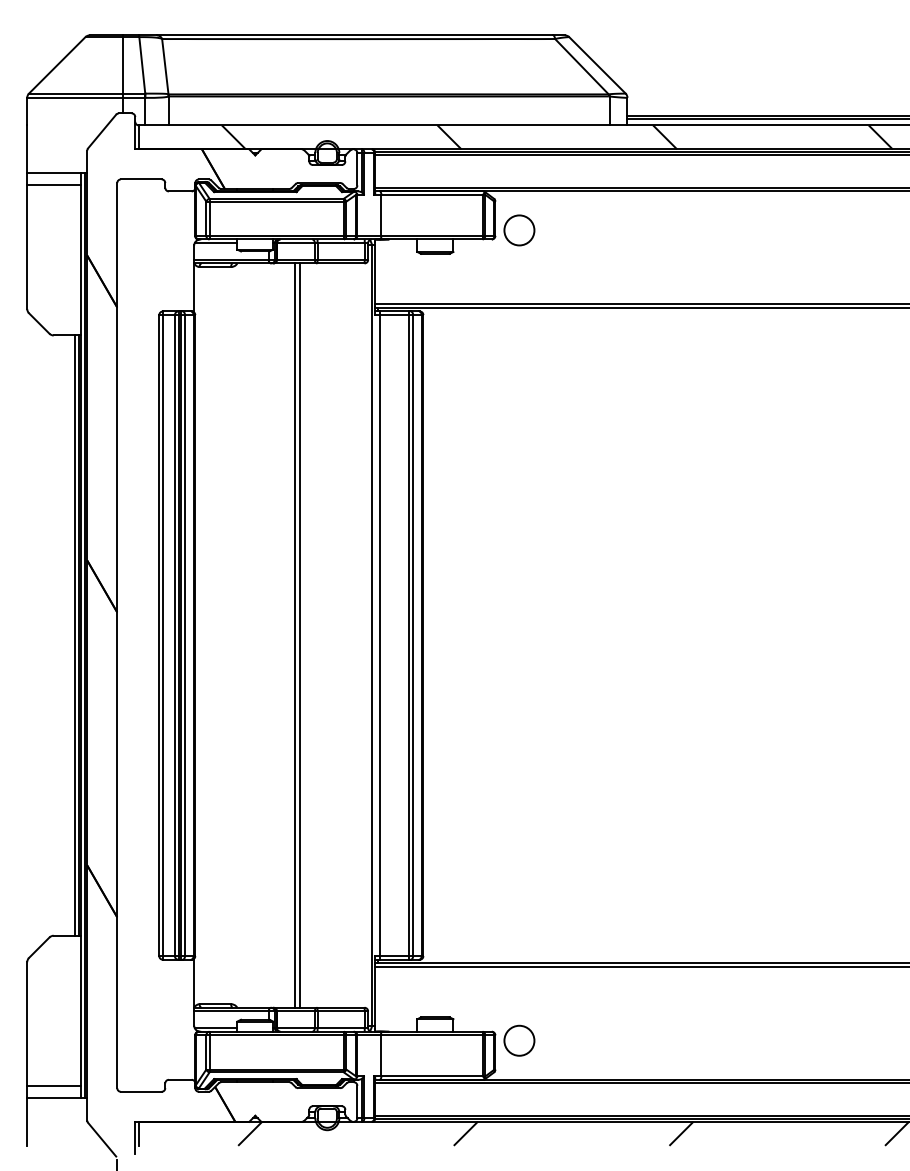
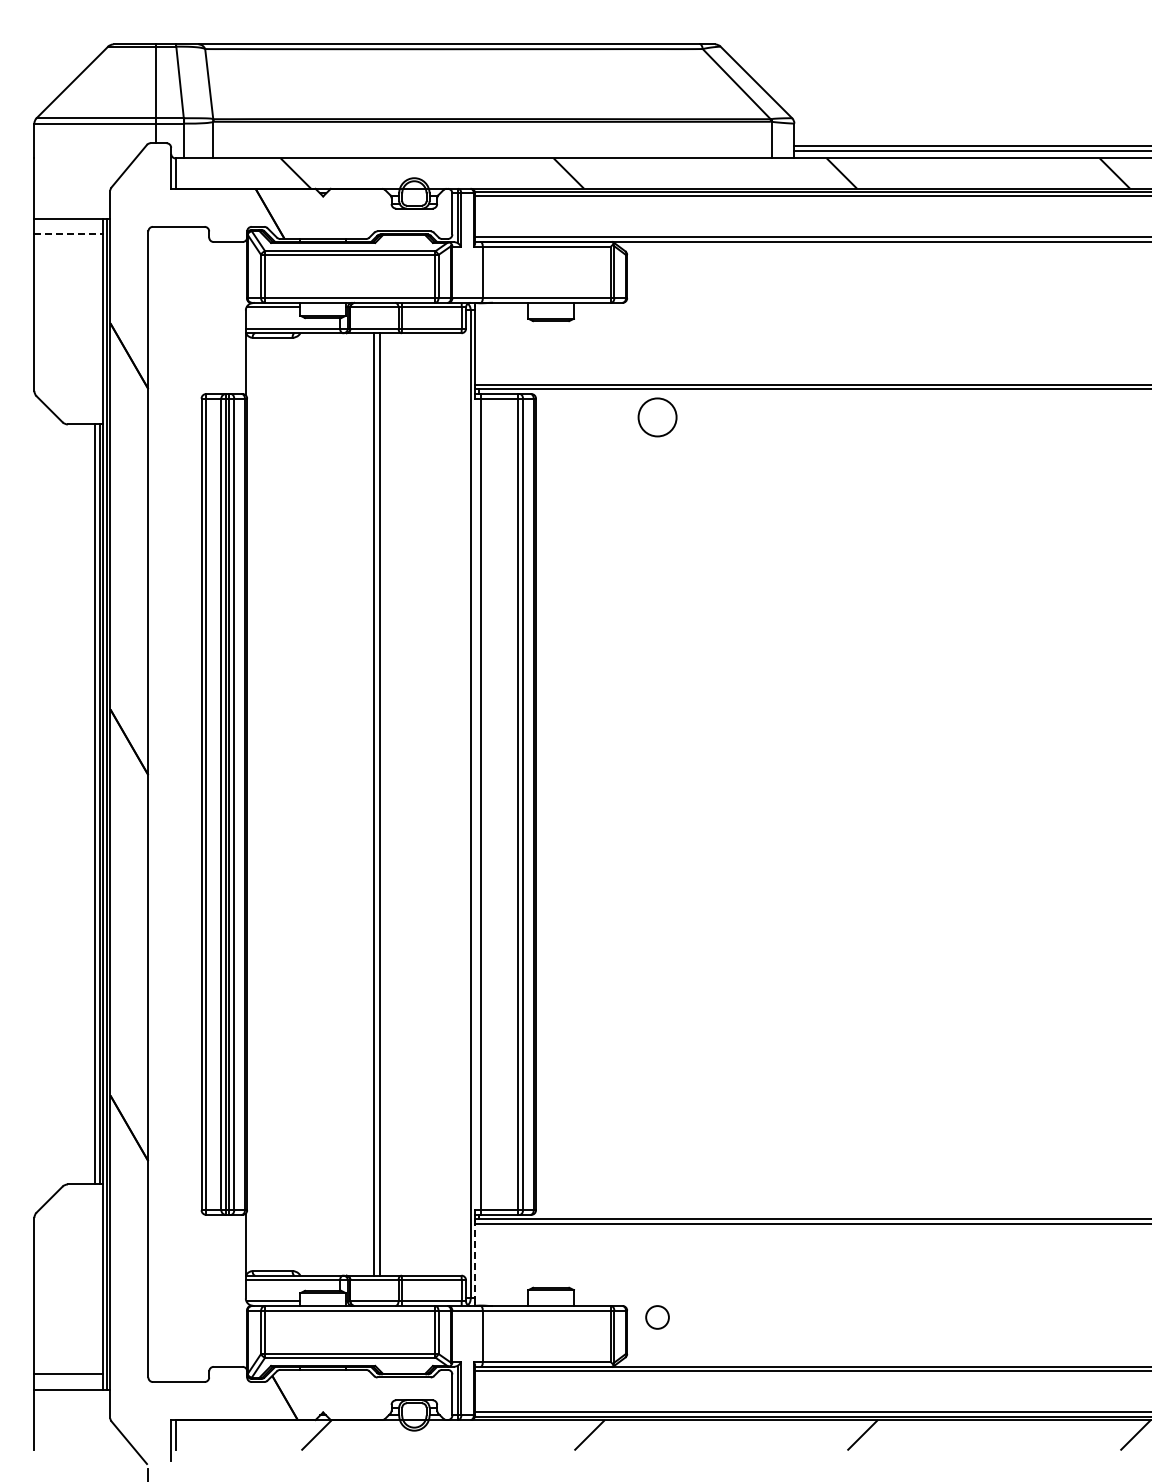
line: (54, 185) -> (69, 234), solid -> dashed
circle: (519, 230) -> (657, 417), moved
line: (375, 997) -> (475, 1262), solid -> dashed
circle: (519, 1040) -> (657, 1317), size x0.6

